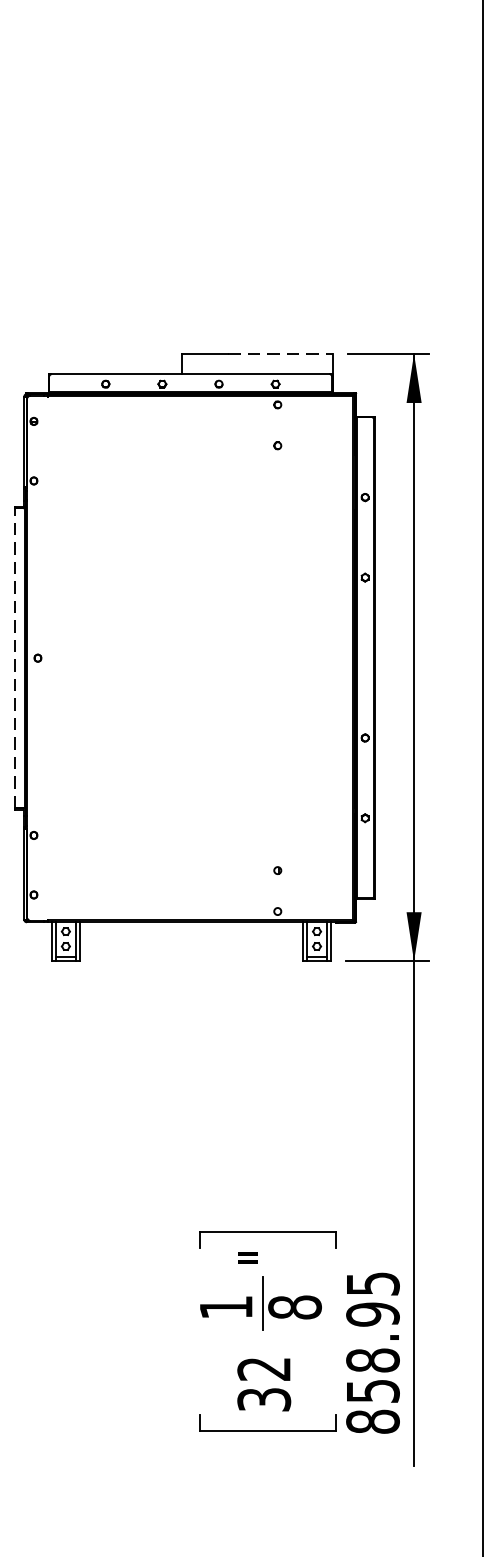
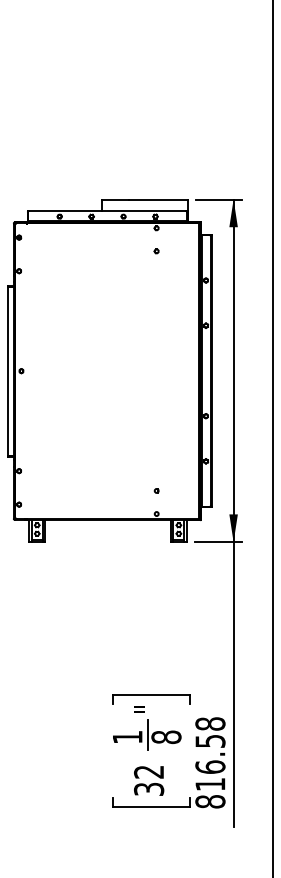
line: (280, 353) -> (158, 199), dashed -> solid
line: (14, 658) -> (8, 371), dashed -> solid
text: (373, 1336) -> (210, 753), 858.95 -> 816.58

